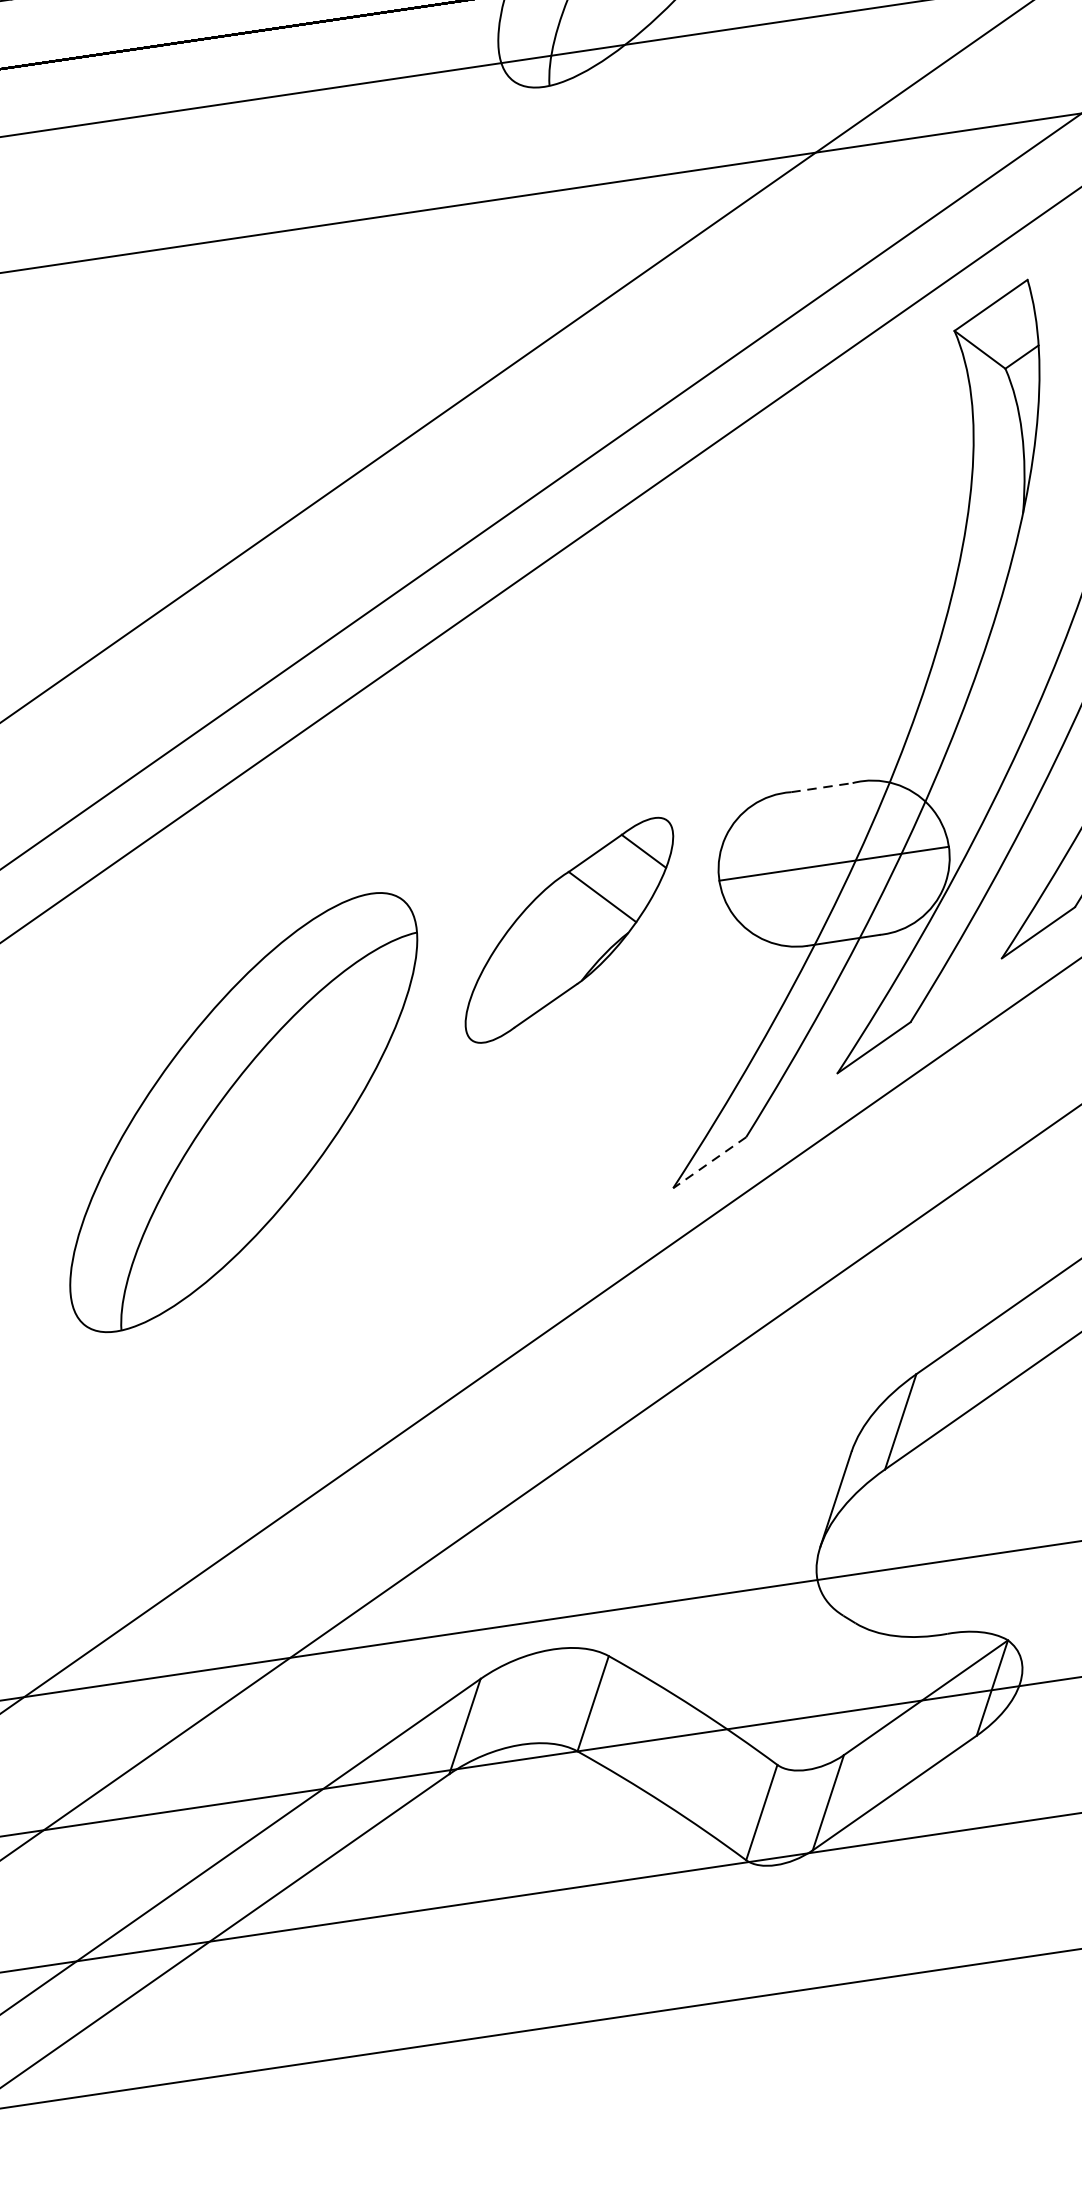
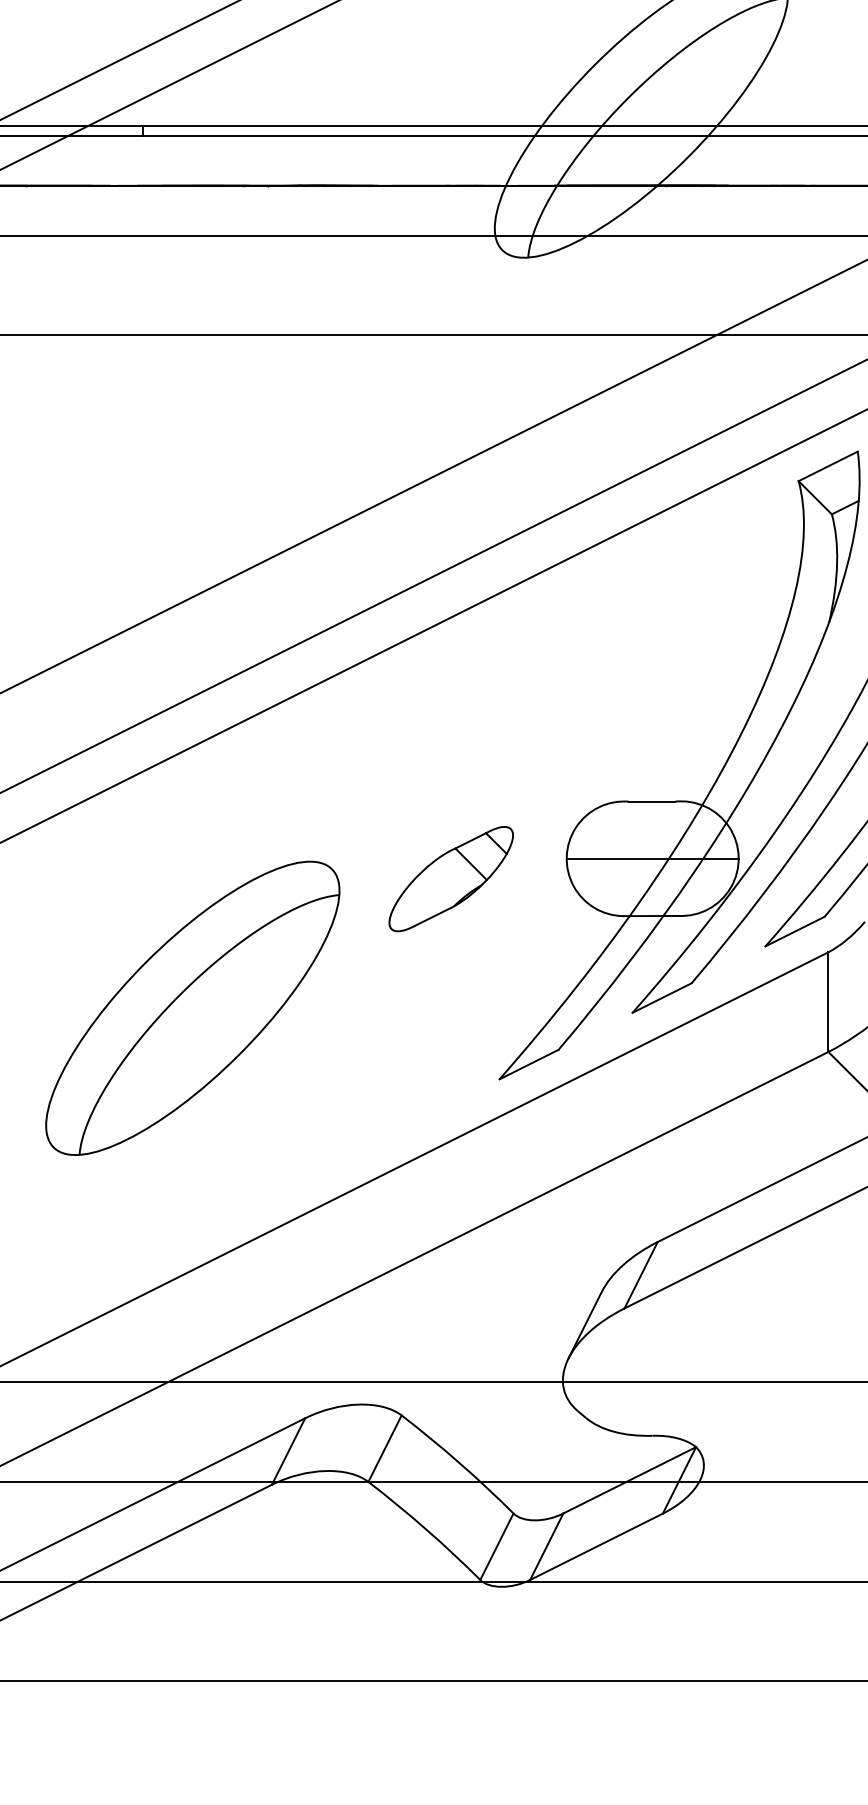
line: (822, 787) -> (652, 801), dashed -> solid
part: (568, 931) -> (450, 879), size x0.71
part: (243, 1111) -> (192, 1007), moved
line: (708, 1162) -> (528, 1064), dashed -> solid

